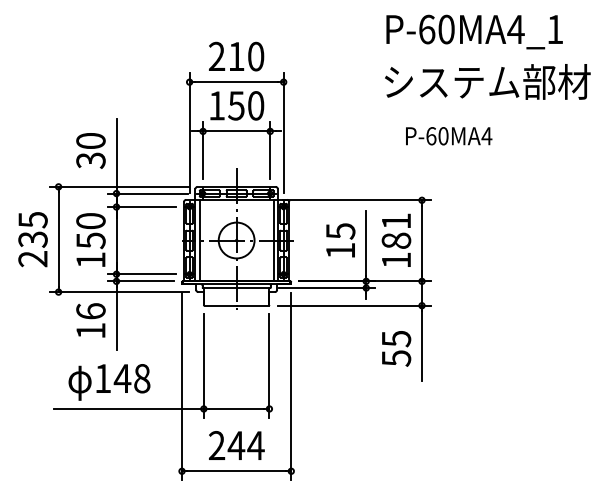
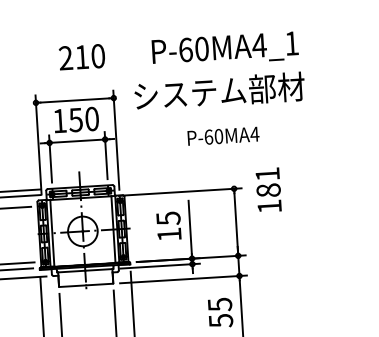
text: (474, 31) -> (225, 49), moved
text: (236, 56) -> (82, 57), moved
text: (487, 81) -> (219, 91), moved
text: (449, 136) -> (223, 136), moved
text: (396, 239) -> (268, 189), moved

